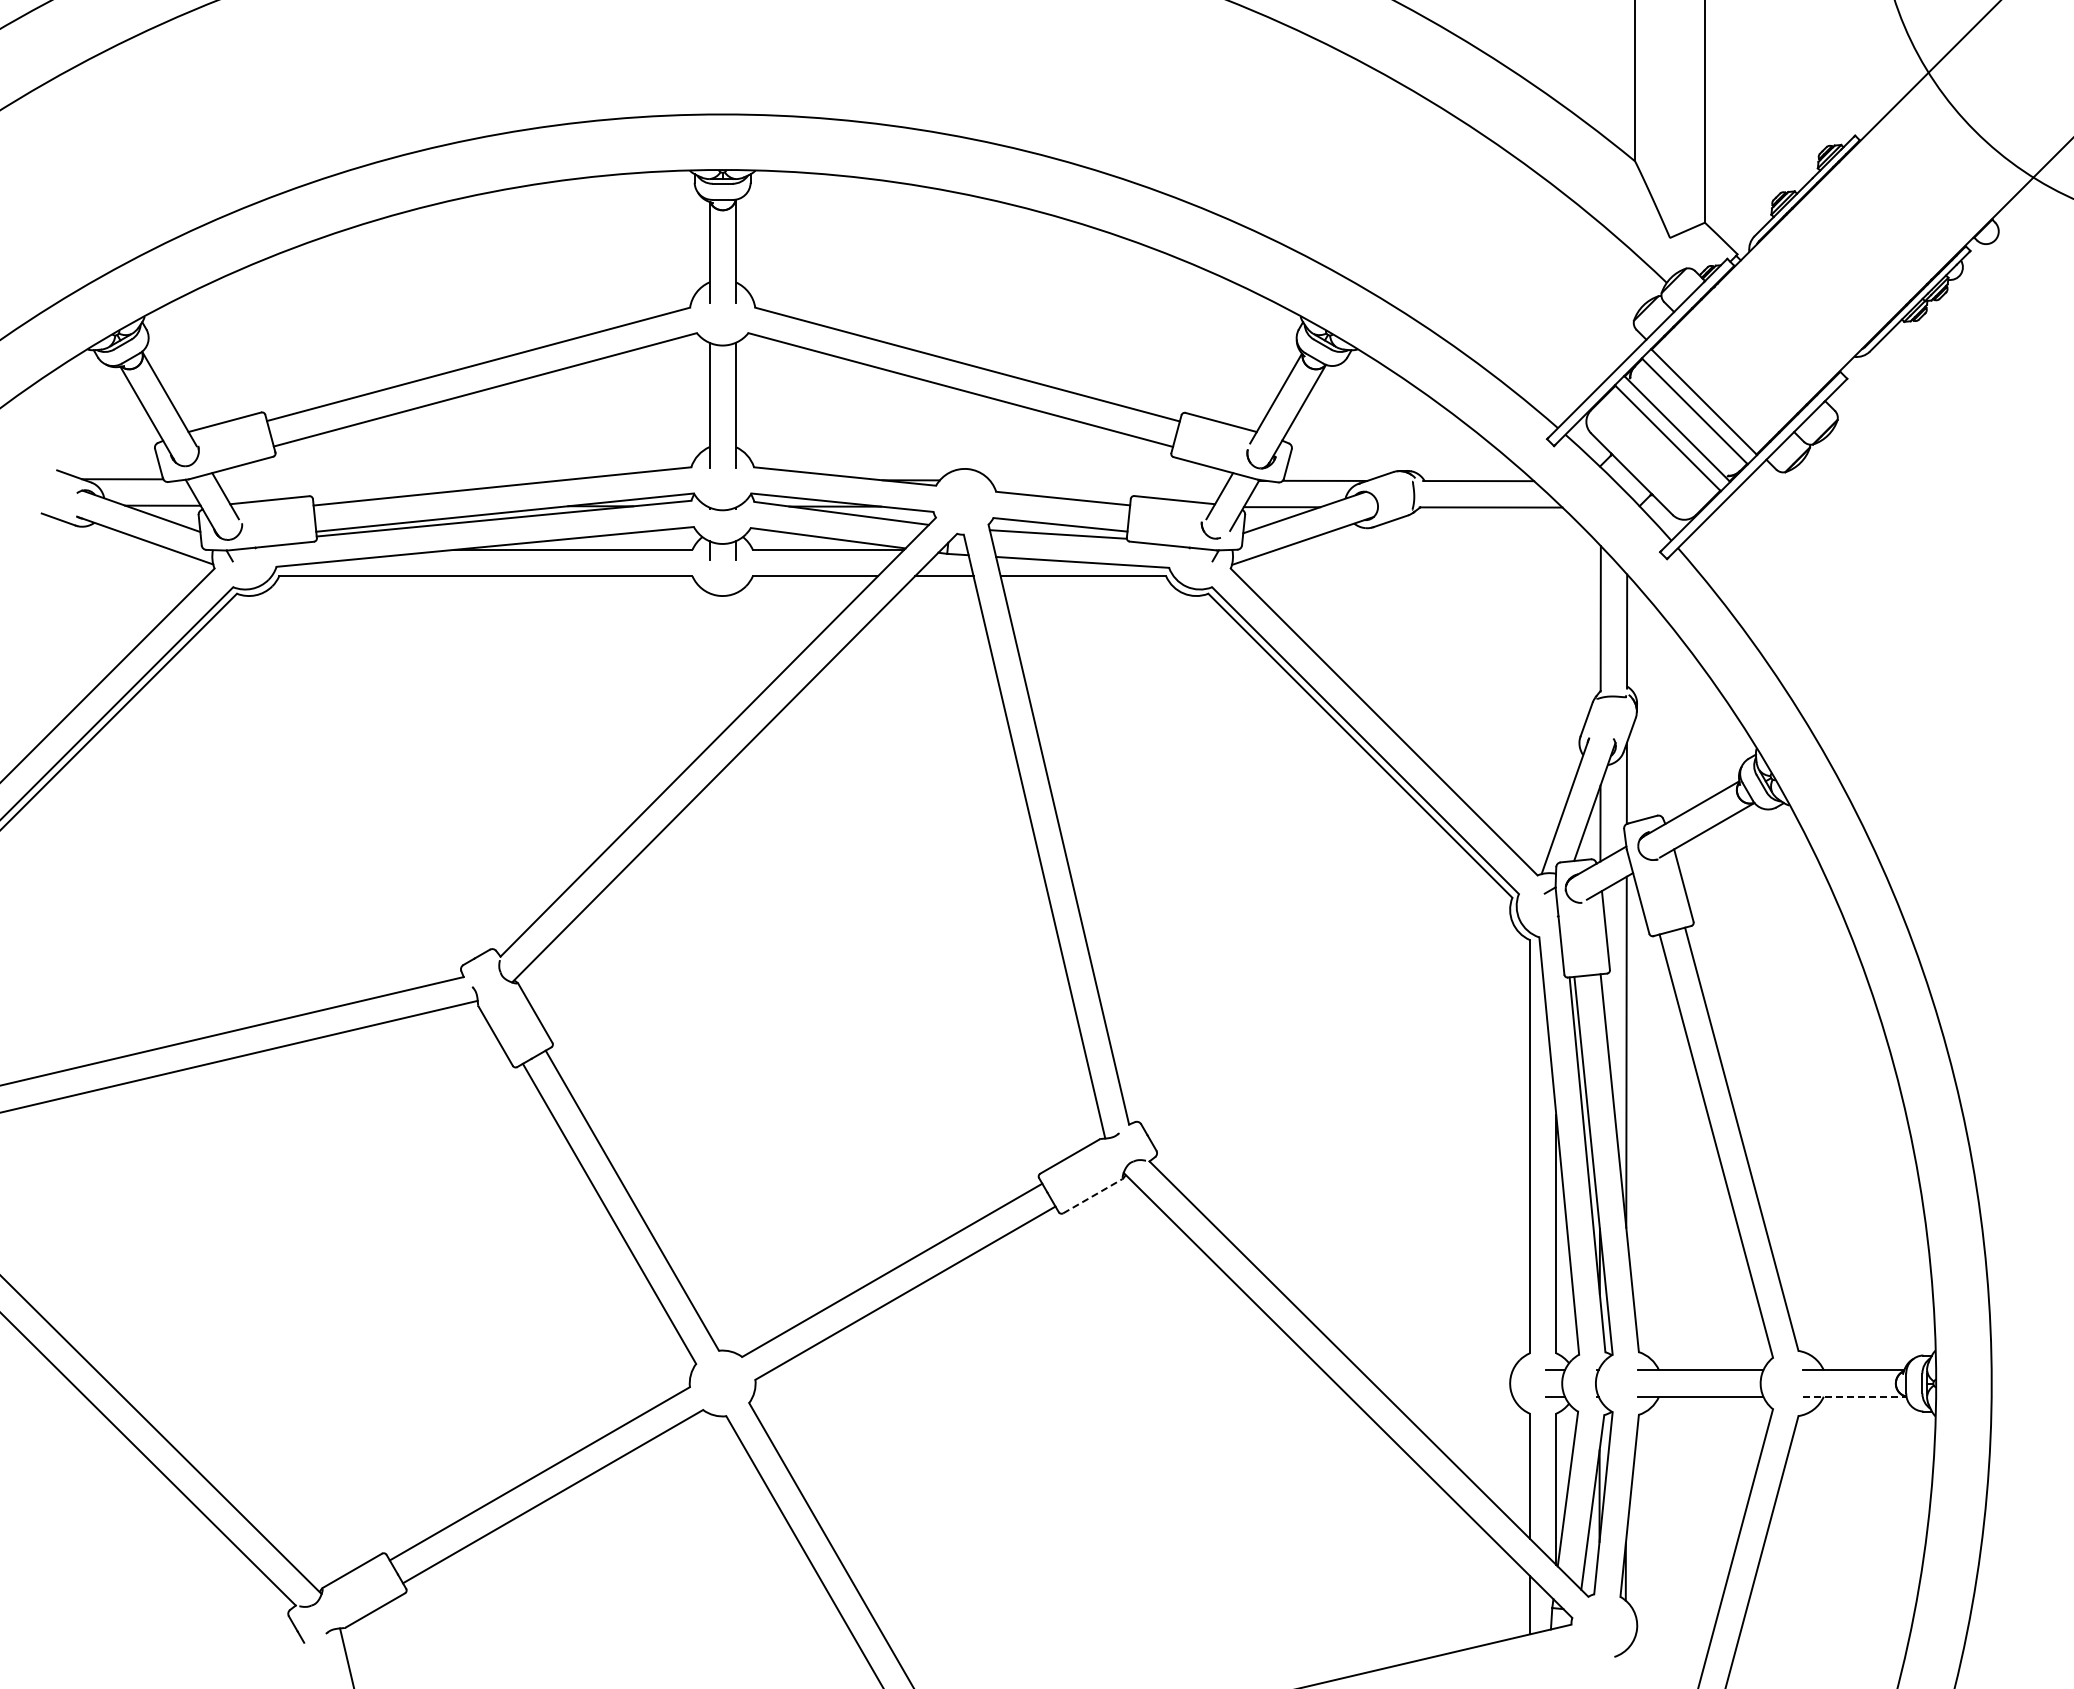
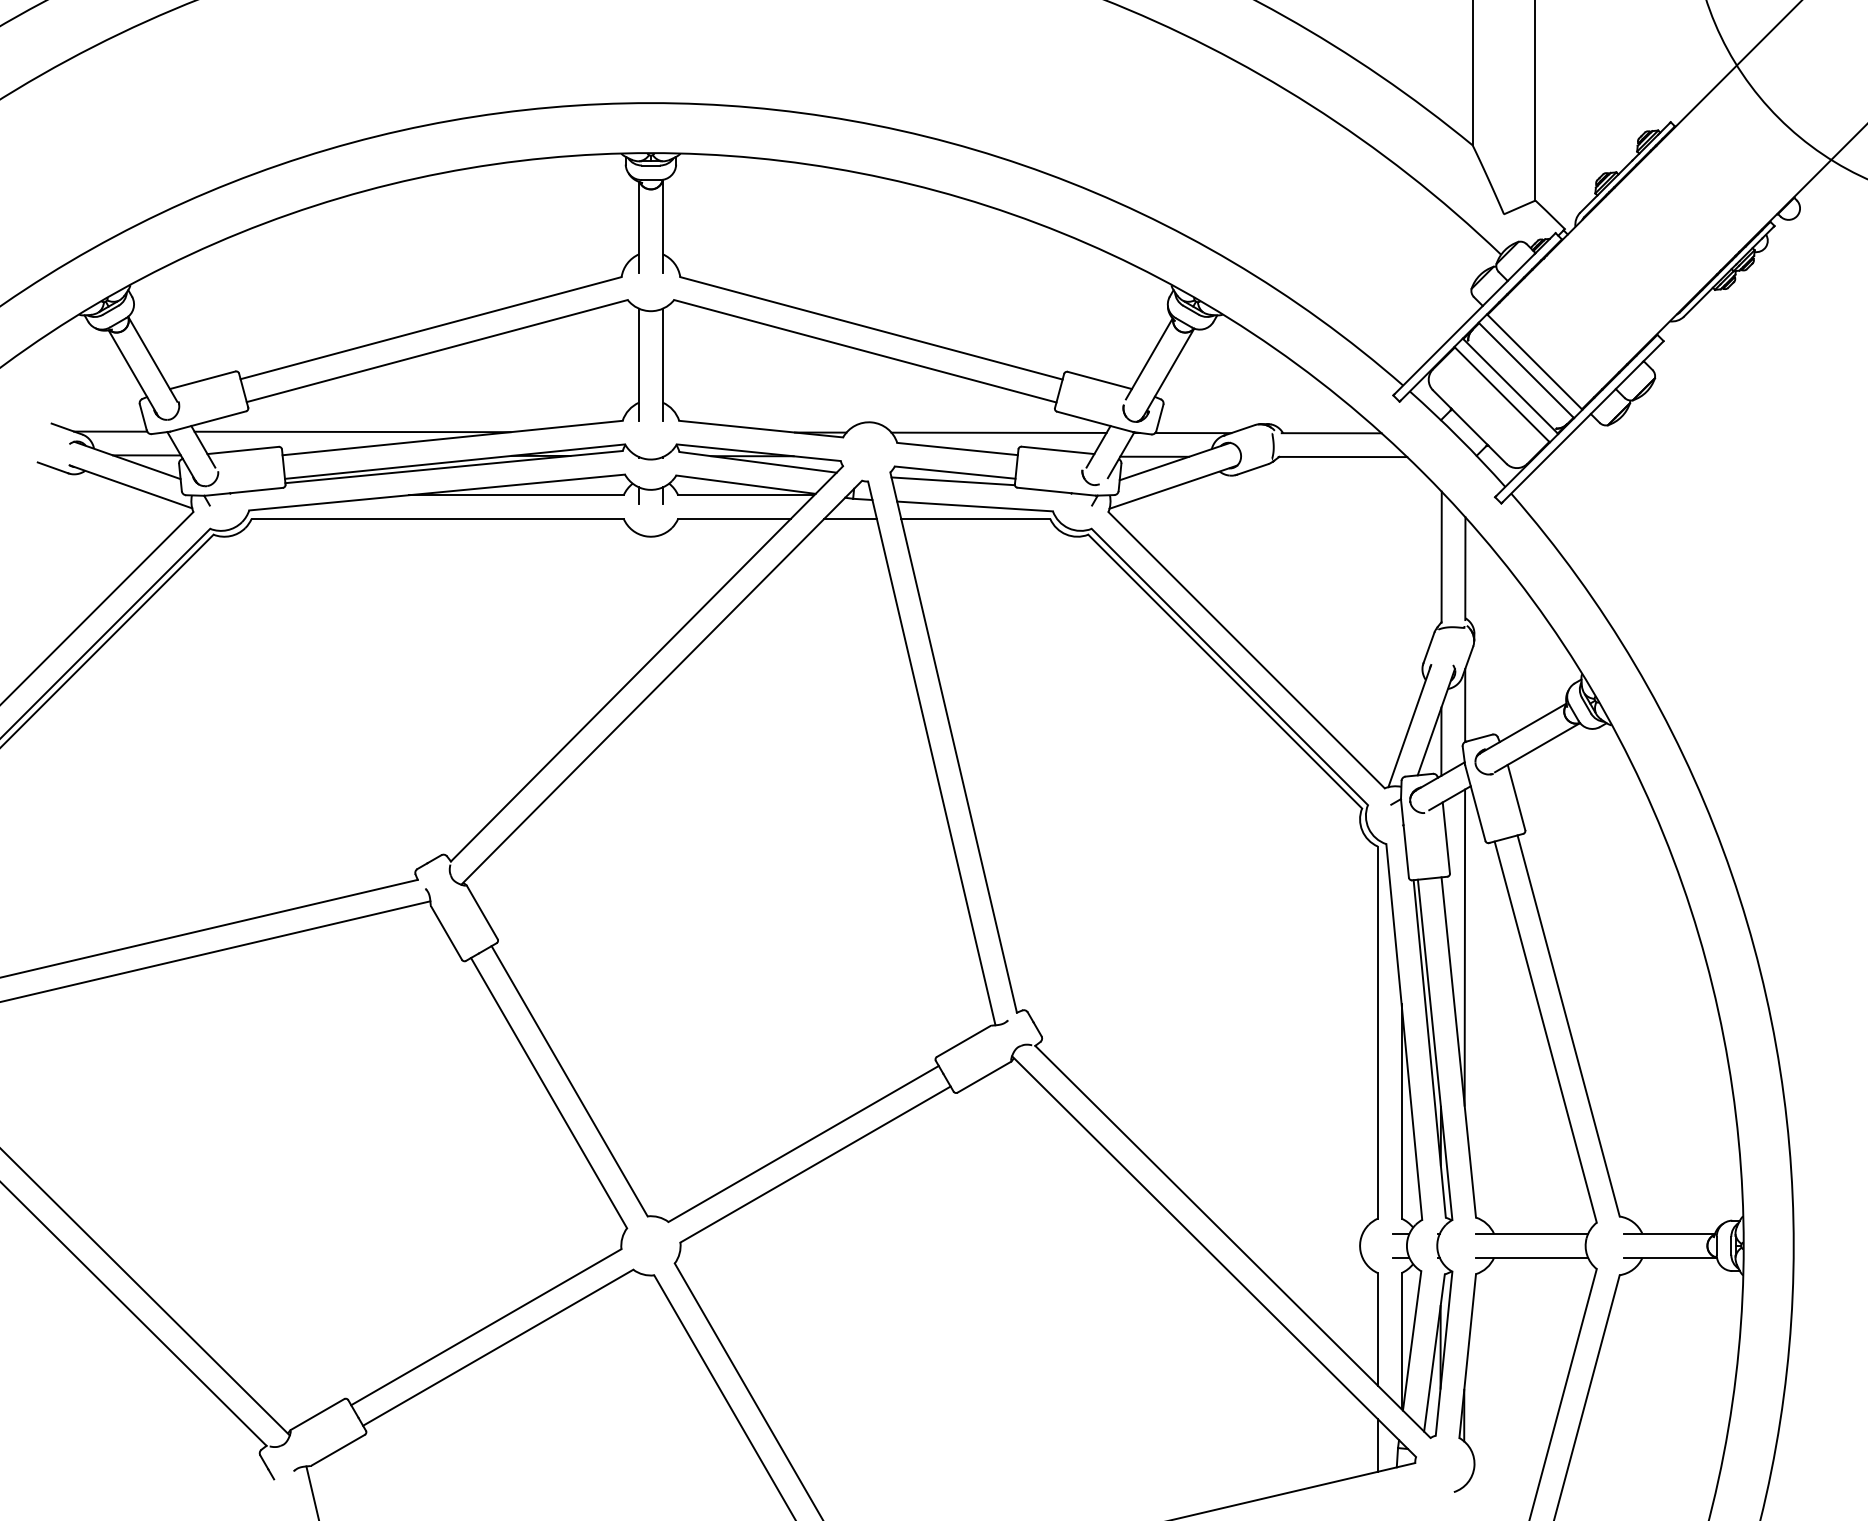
line: (390, 479) -> (351, 431), added
line: (1108, 480) -> (998, 432), added
line: (1093, 1196) -> (984, 1077), dashed -> solid
line: (1855, 1396) -> (1671, 1257), dashed -> solid

